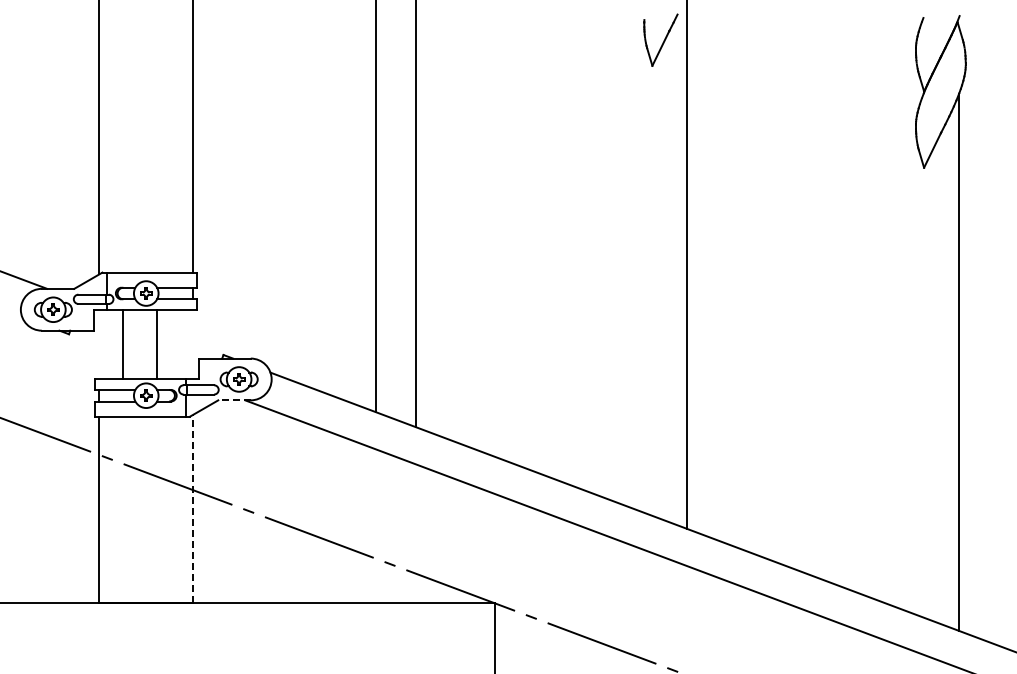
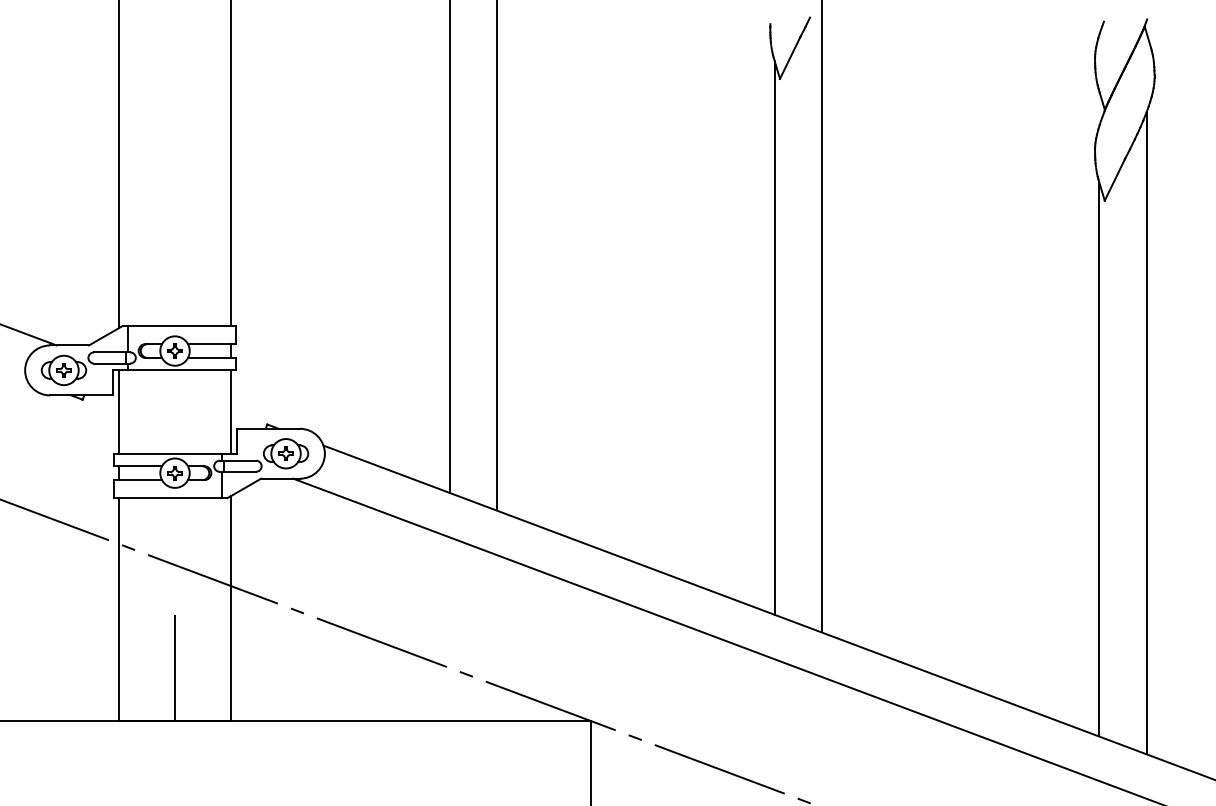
line: (647, 282) -> (774, 337), added
line: (123, 344) -> (119, 411), moved
line: (157, 344) -> (231, 411), moved
line: (919, 383) -> (1099, 458), added
line: (234, 400) -> (280, 478), dashed -> solid
line: (193, 508) -> (231, 607), dashed -> solid
line: (146, 558) -> (175, 667), added

